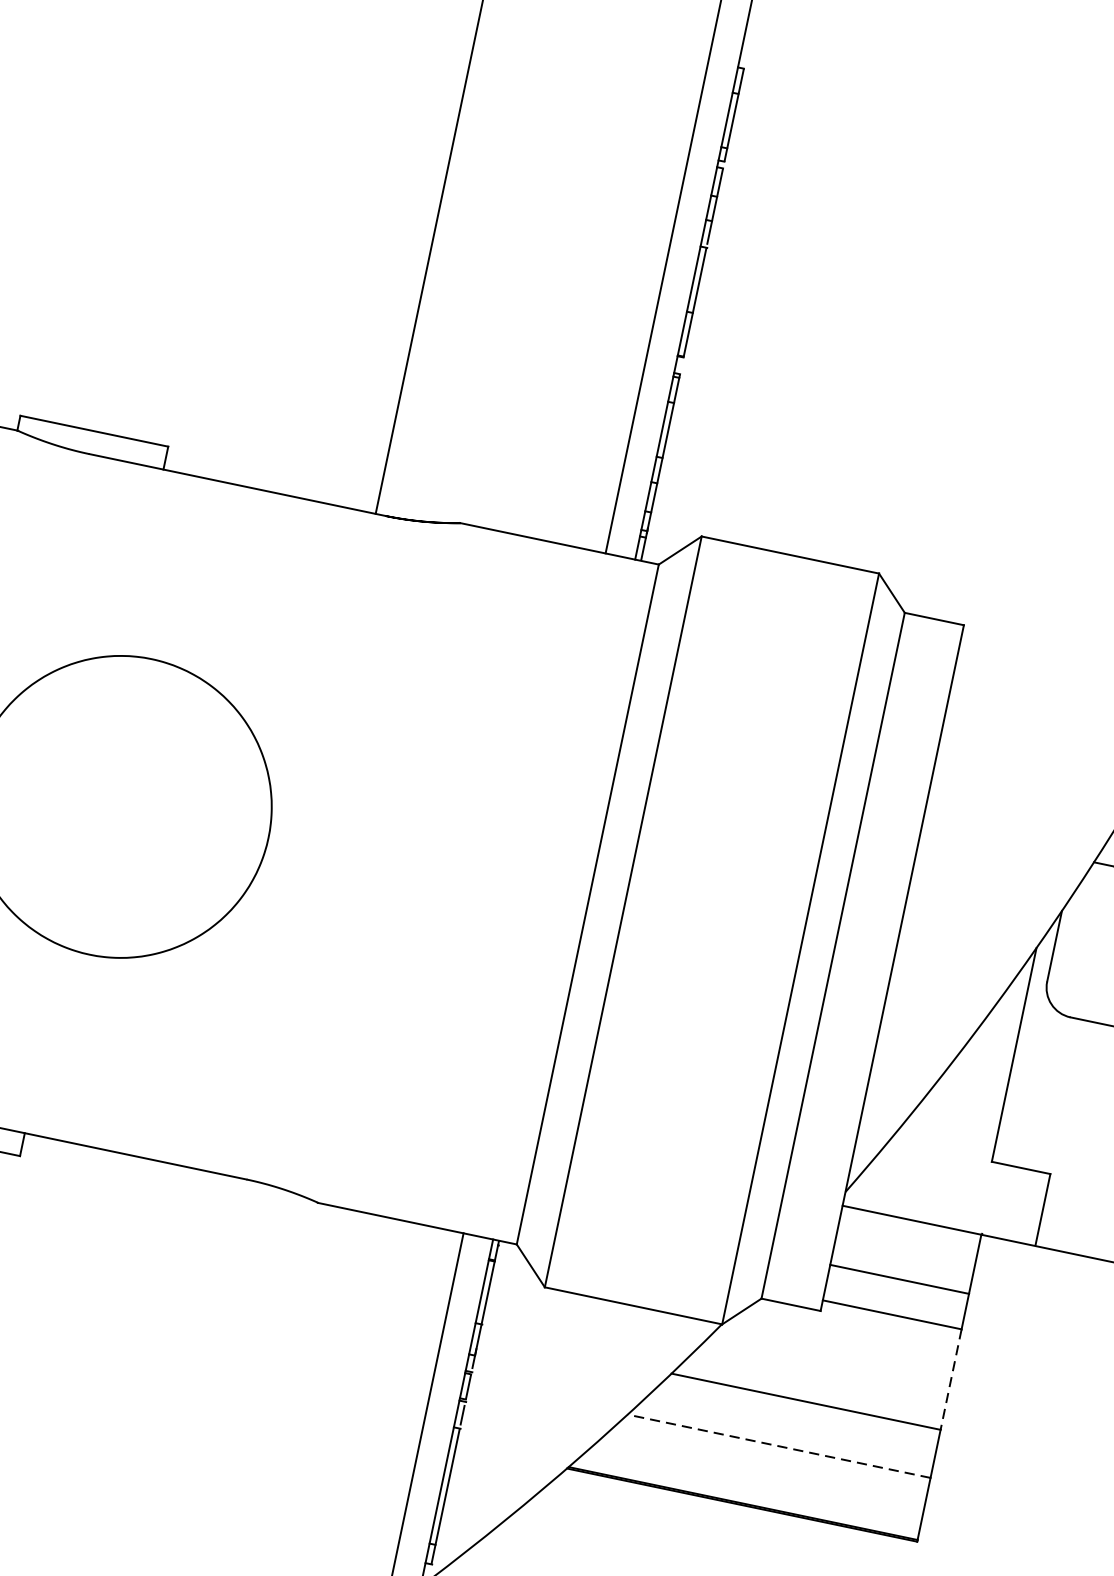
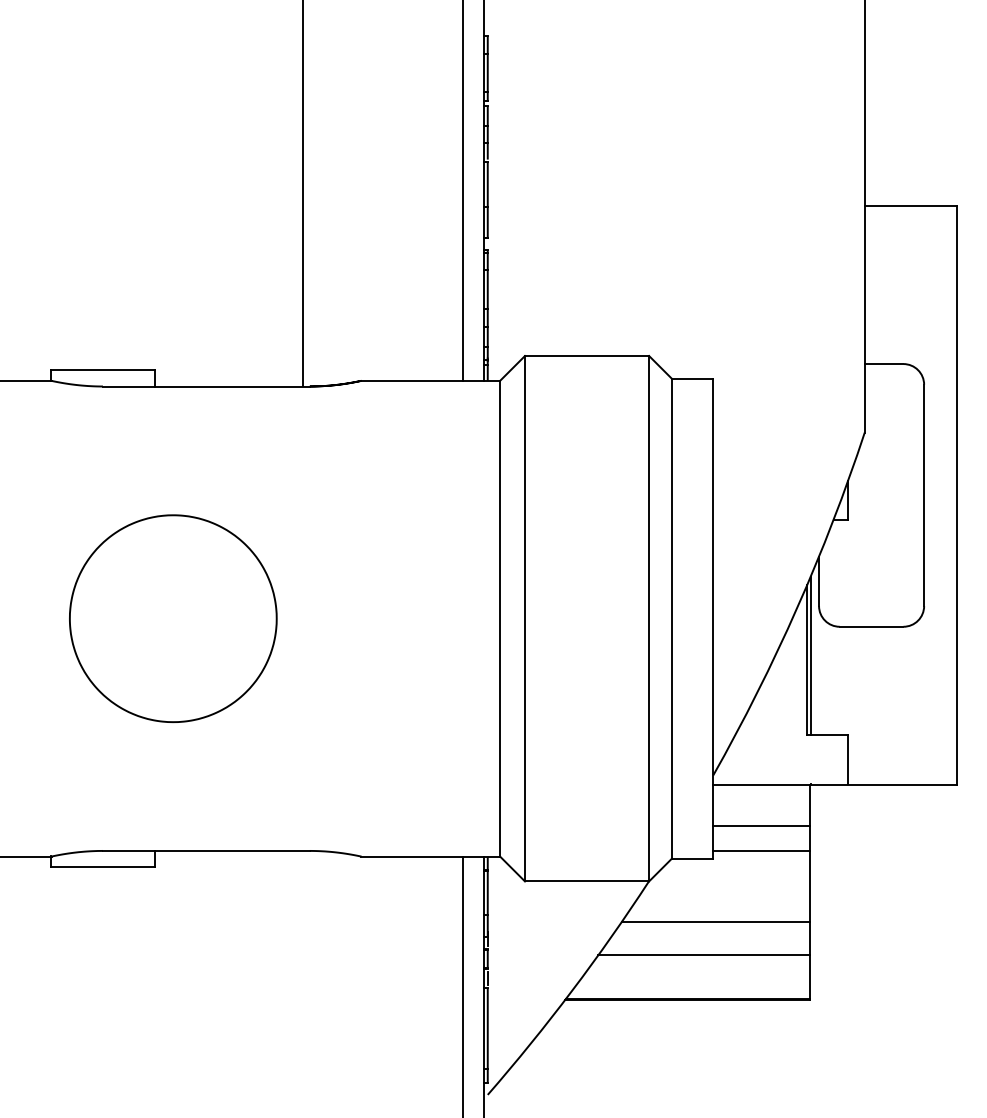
line: (1020, 1049) -> (810, 655), added
line: (951, 1379) -> (810, 886), dashed -> solid
line: (779, 1446) -> (704, 955), dashed -> solid

